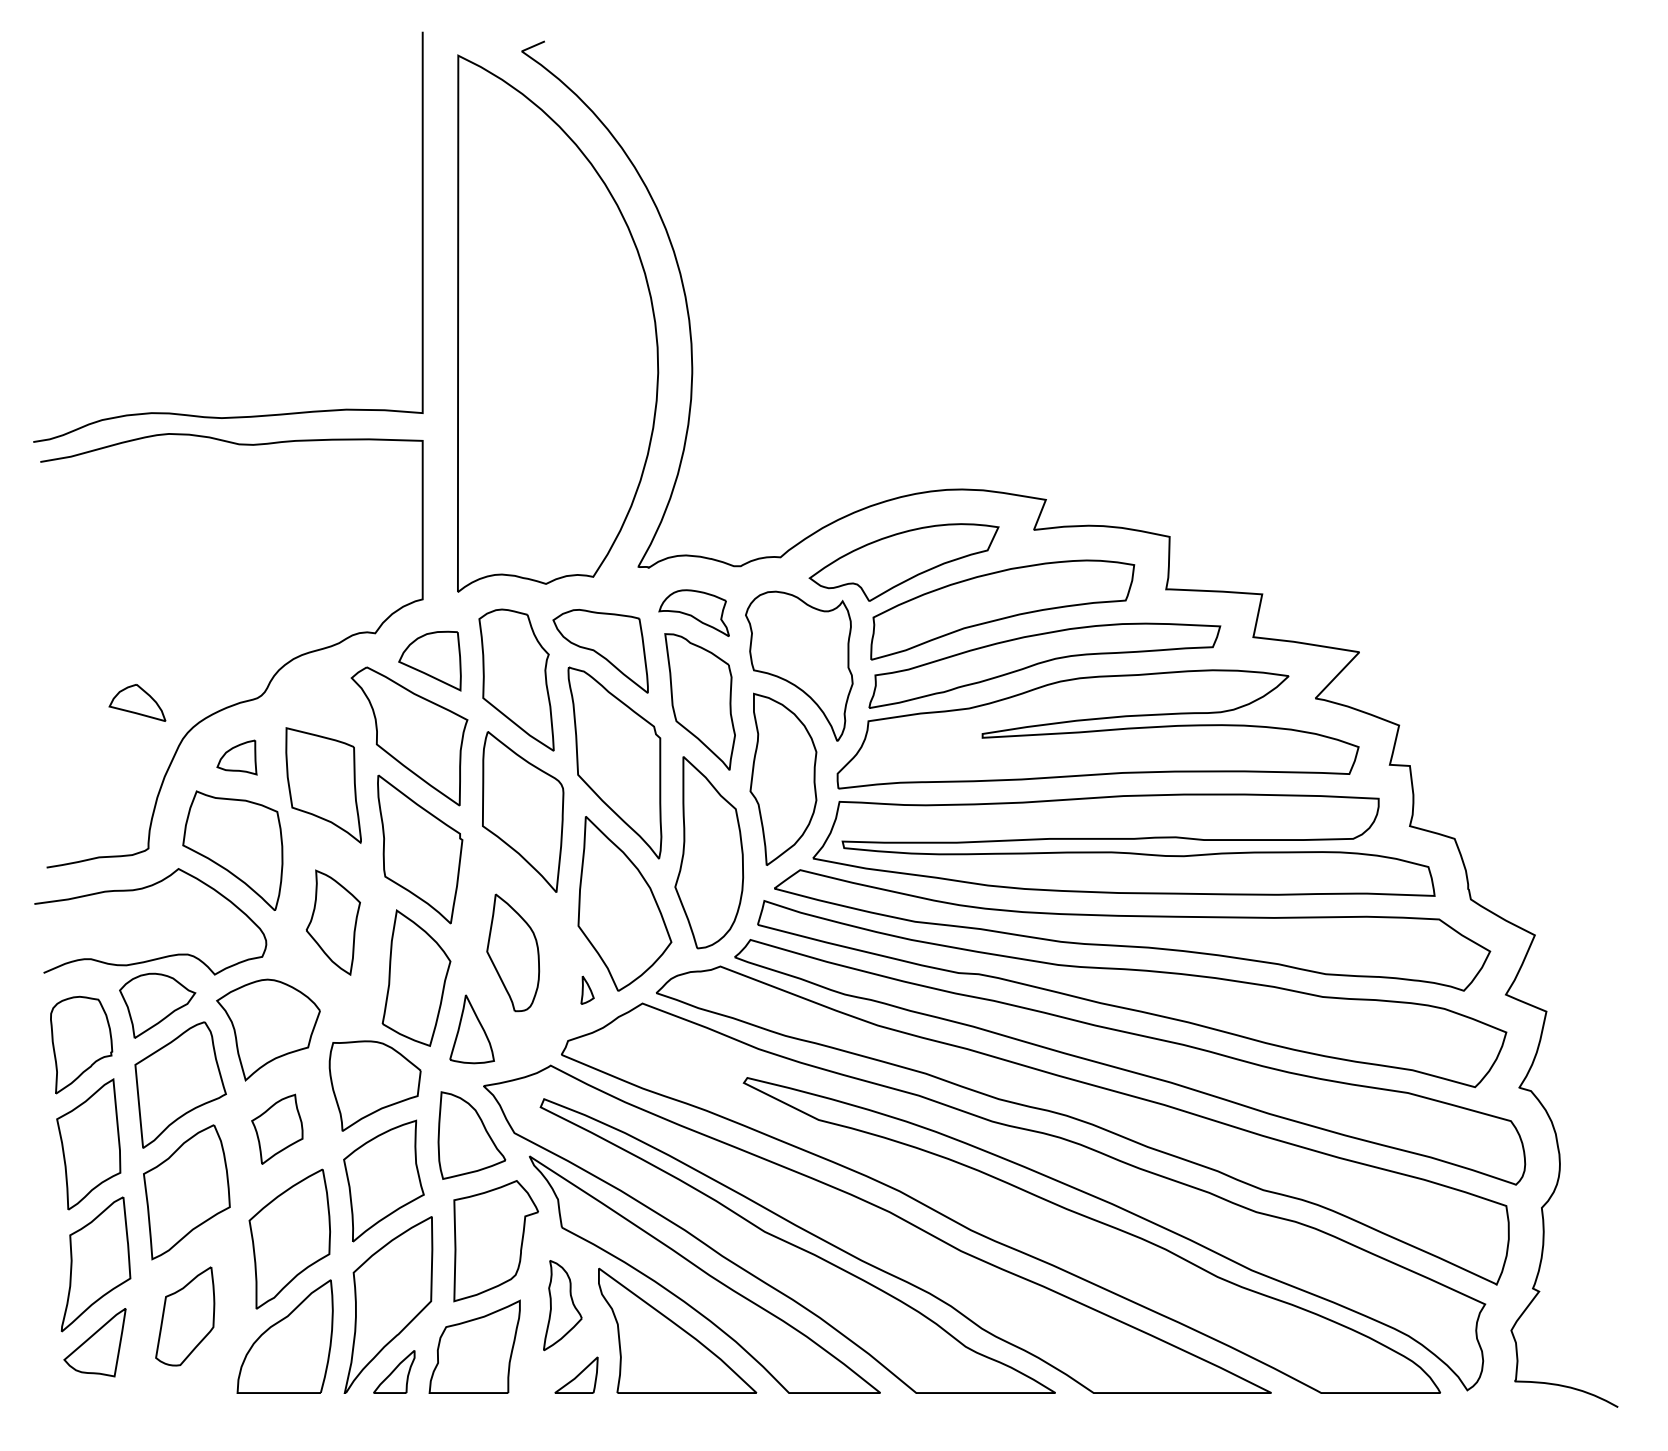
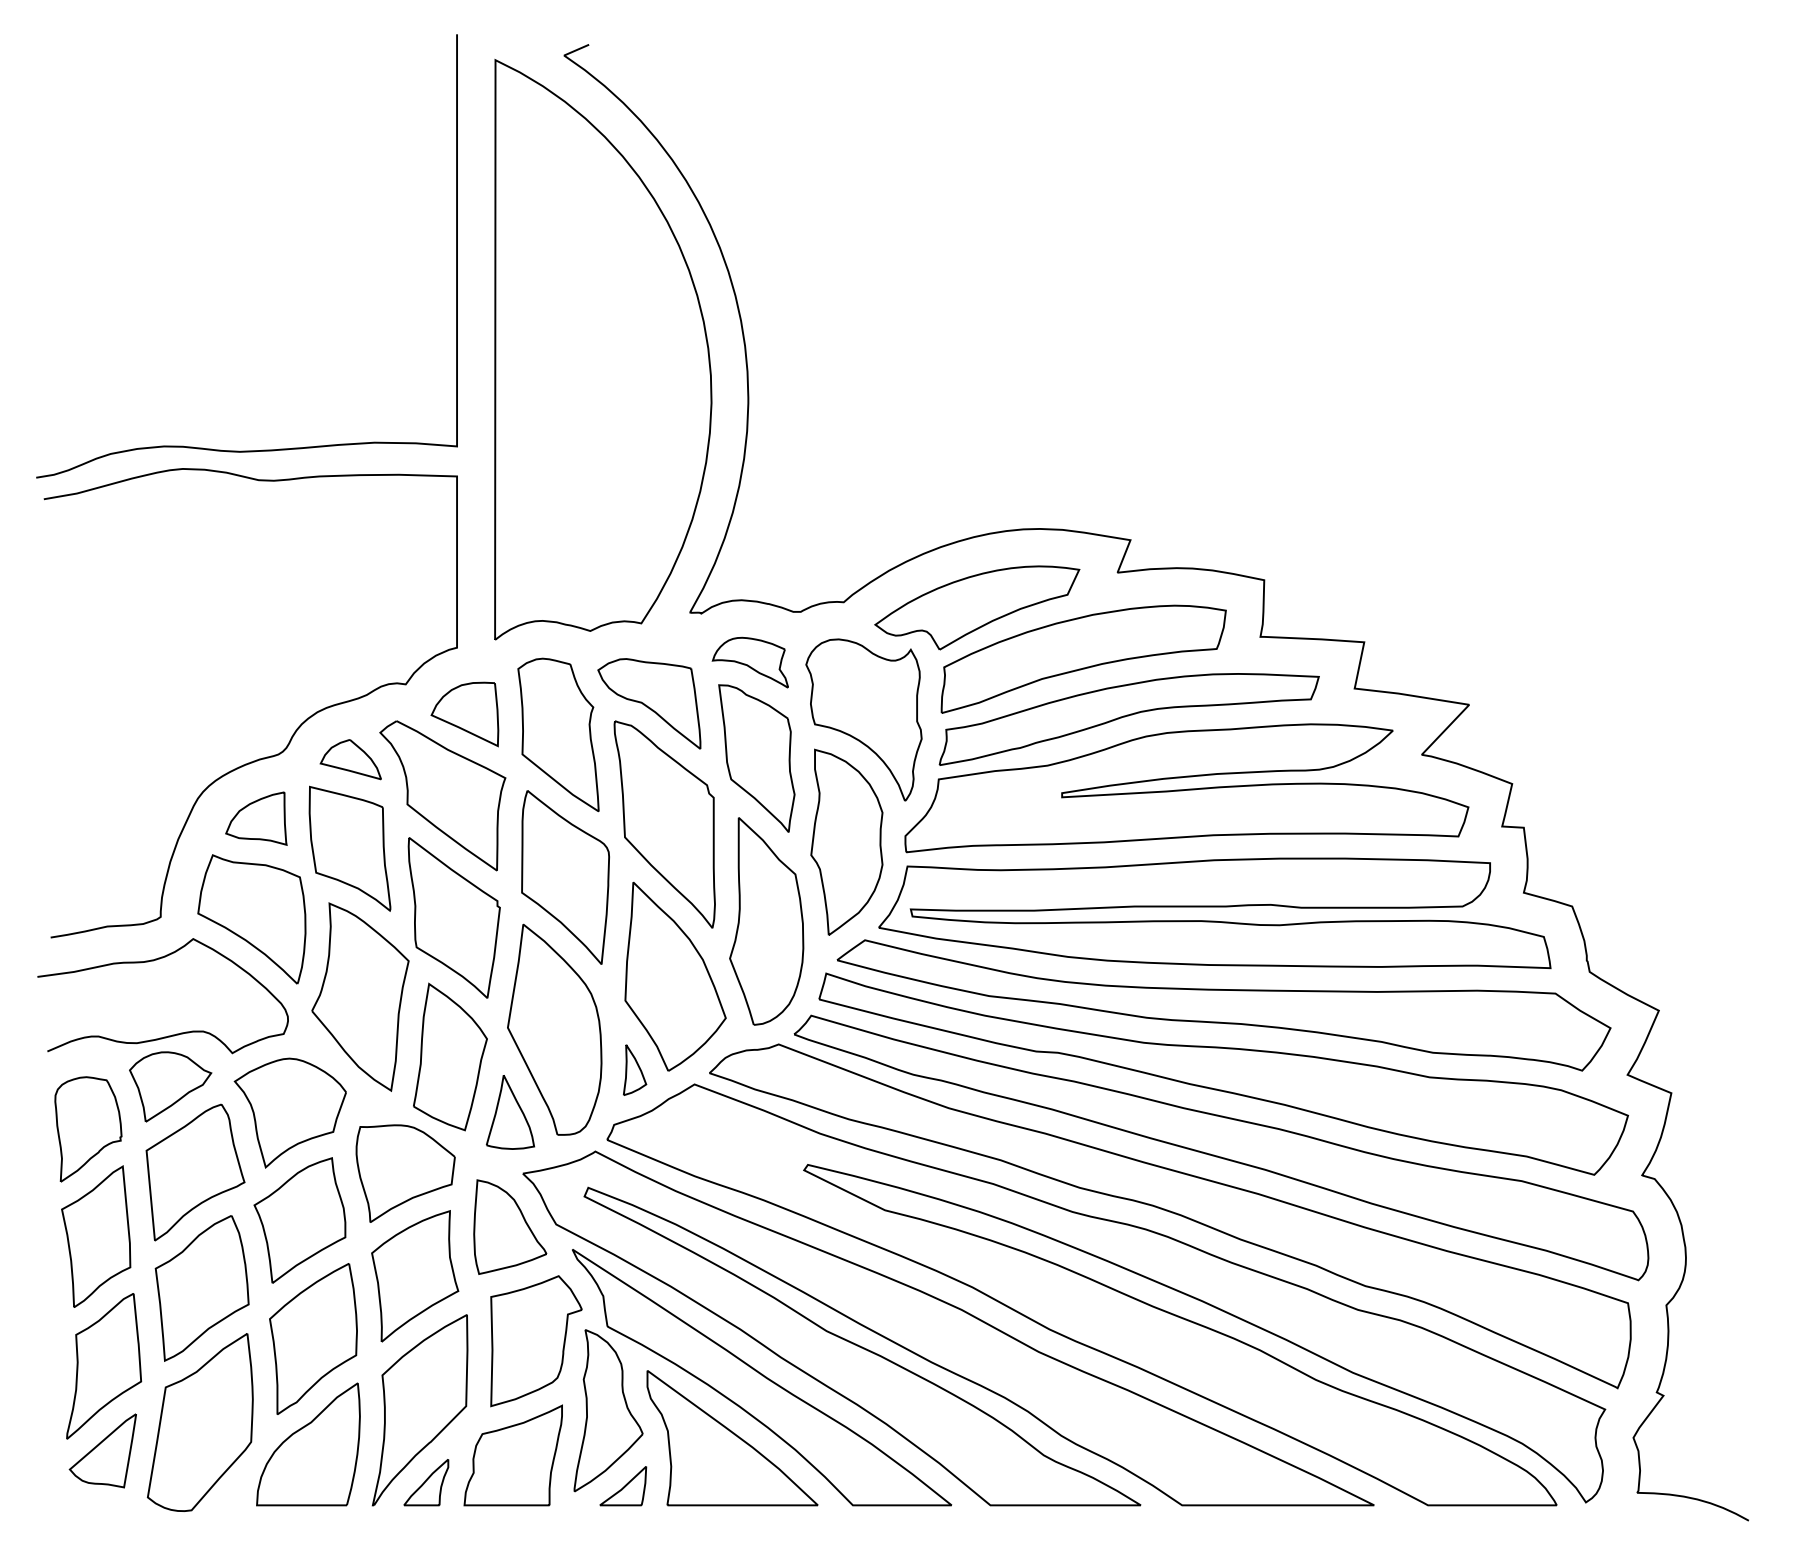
part: (137, 702) -> (350, 759), moved
part: (237, 757) -> (256, 818), size x1.43
part: (333, 922) -> (360, 996), size x1.67
part: (512, 952) -> (554, 1029), size x1.67
part: (587, 989) -> (635, 1069), size x1.67
part: (276, 1129) -> (299, 1220), size x1.67
part: (562, 1305) -> (608, 1410), size x1.67
part: (185, 1316) -> (200, 1422), size x1.67

